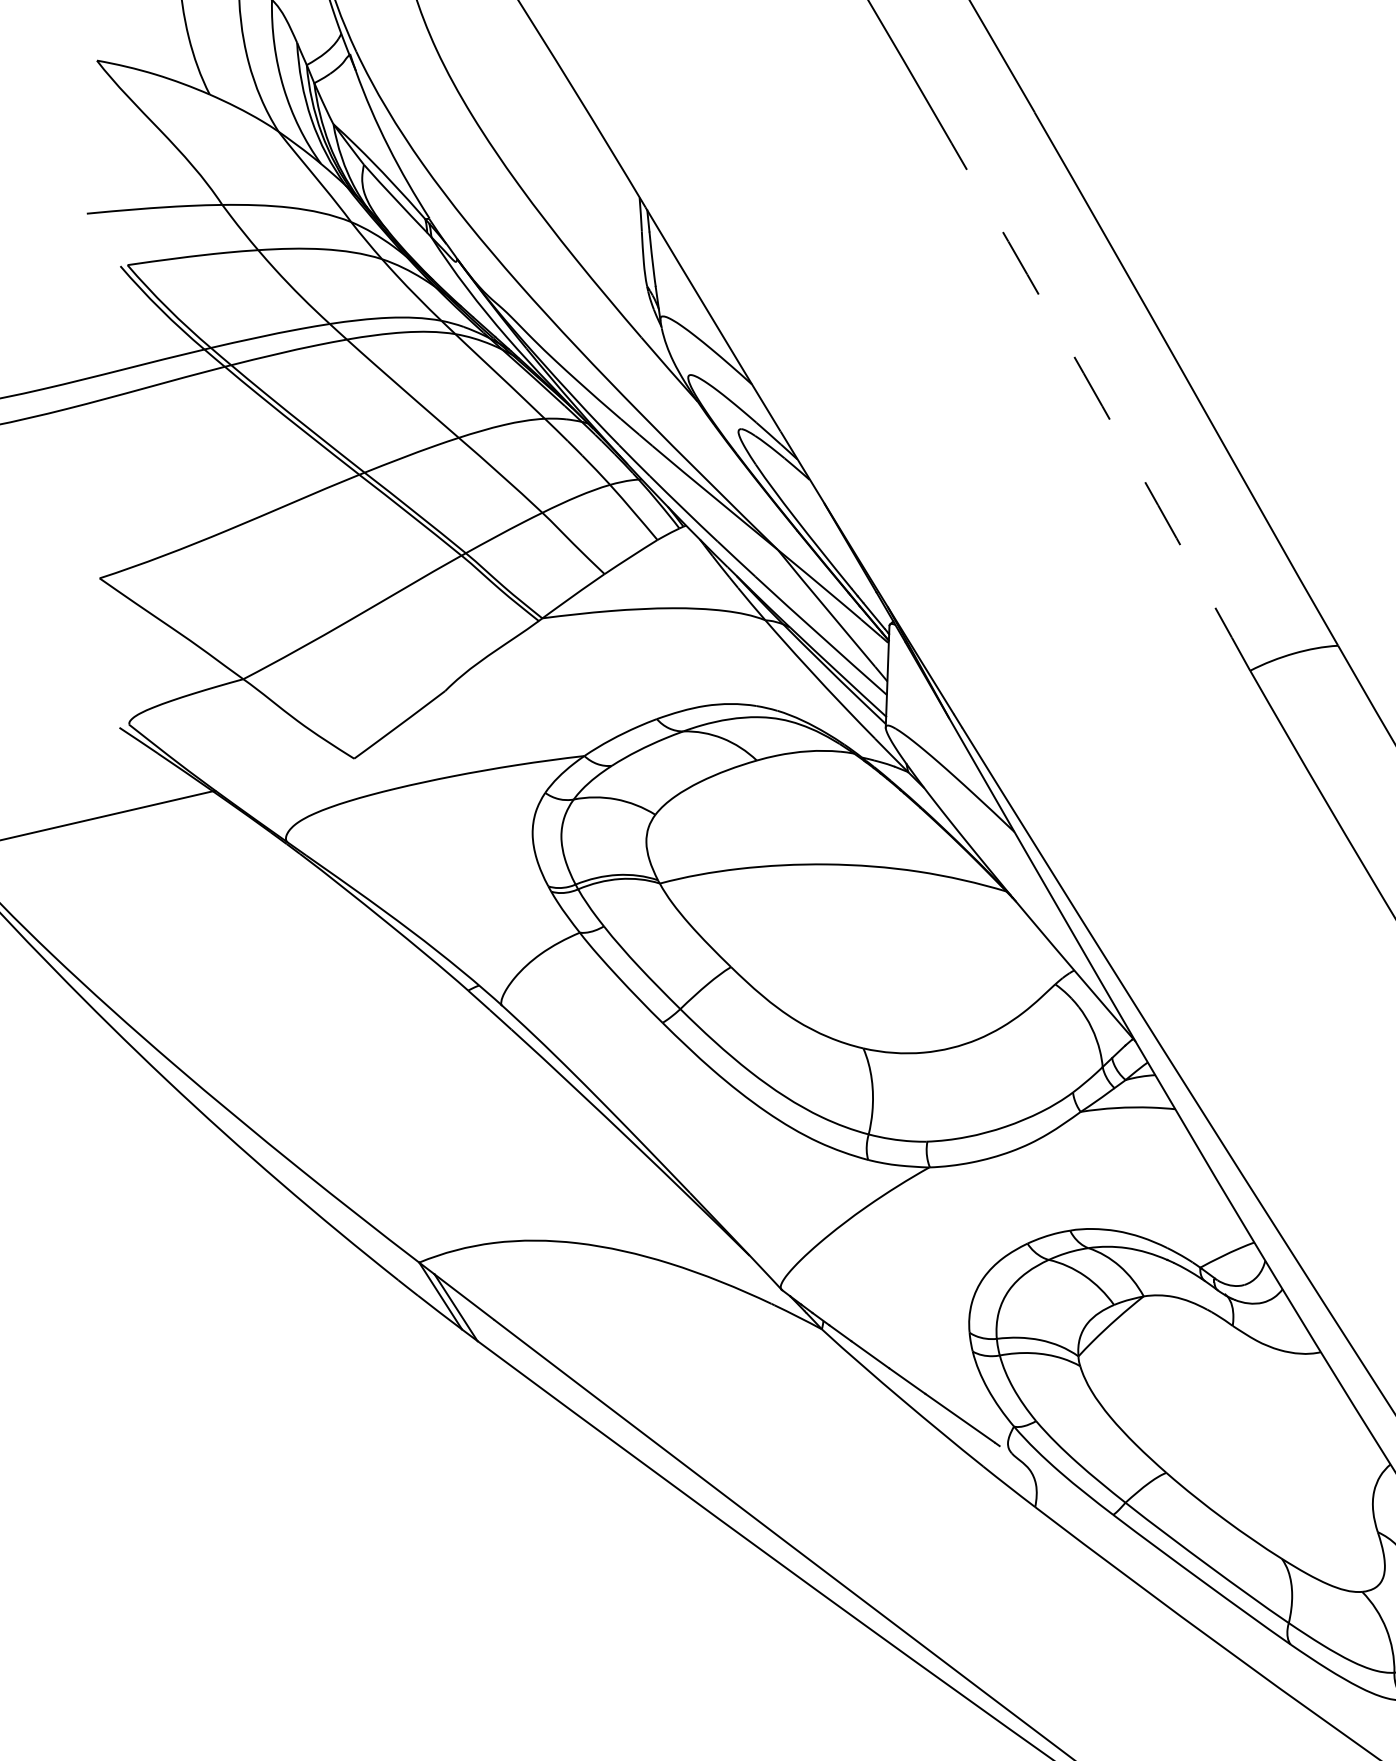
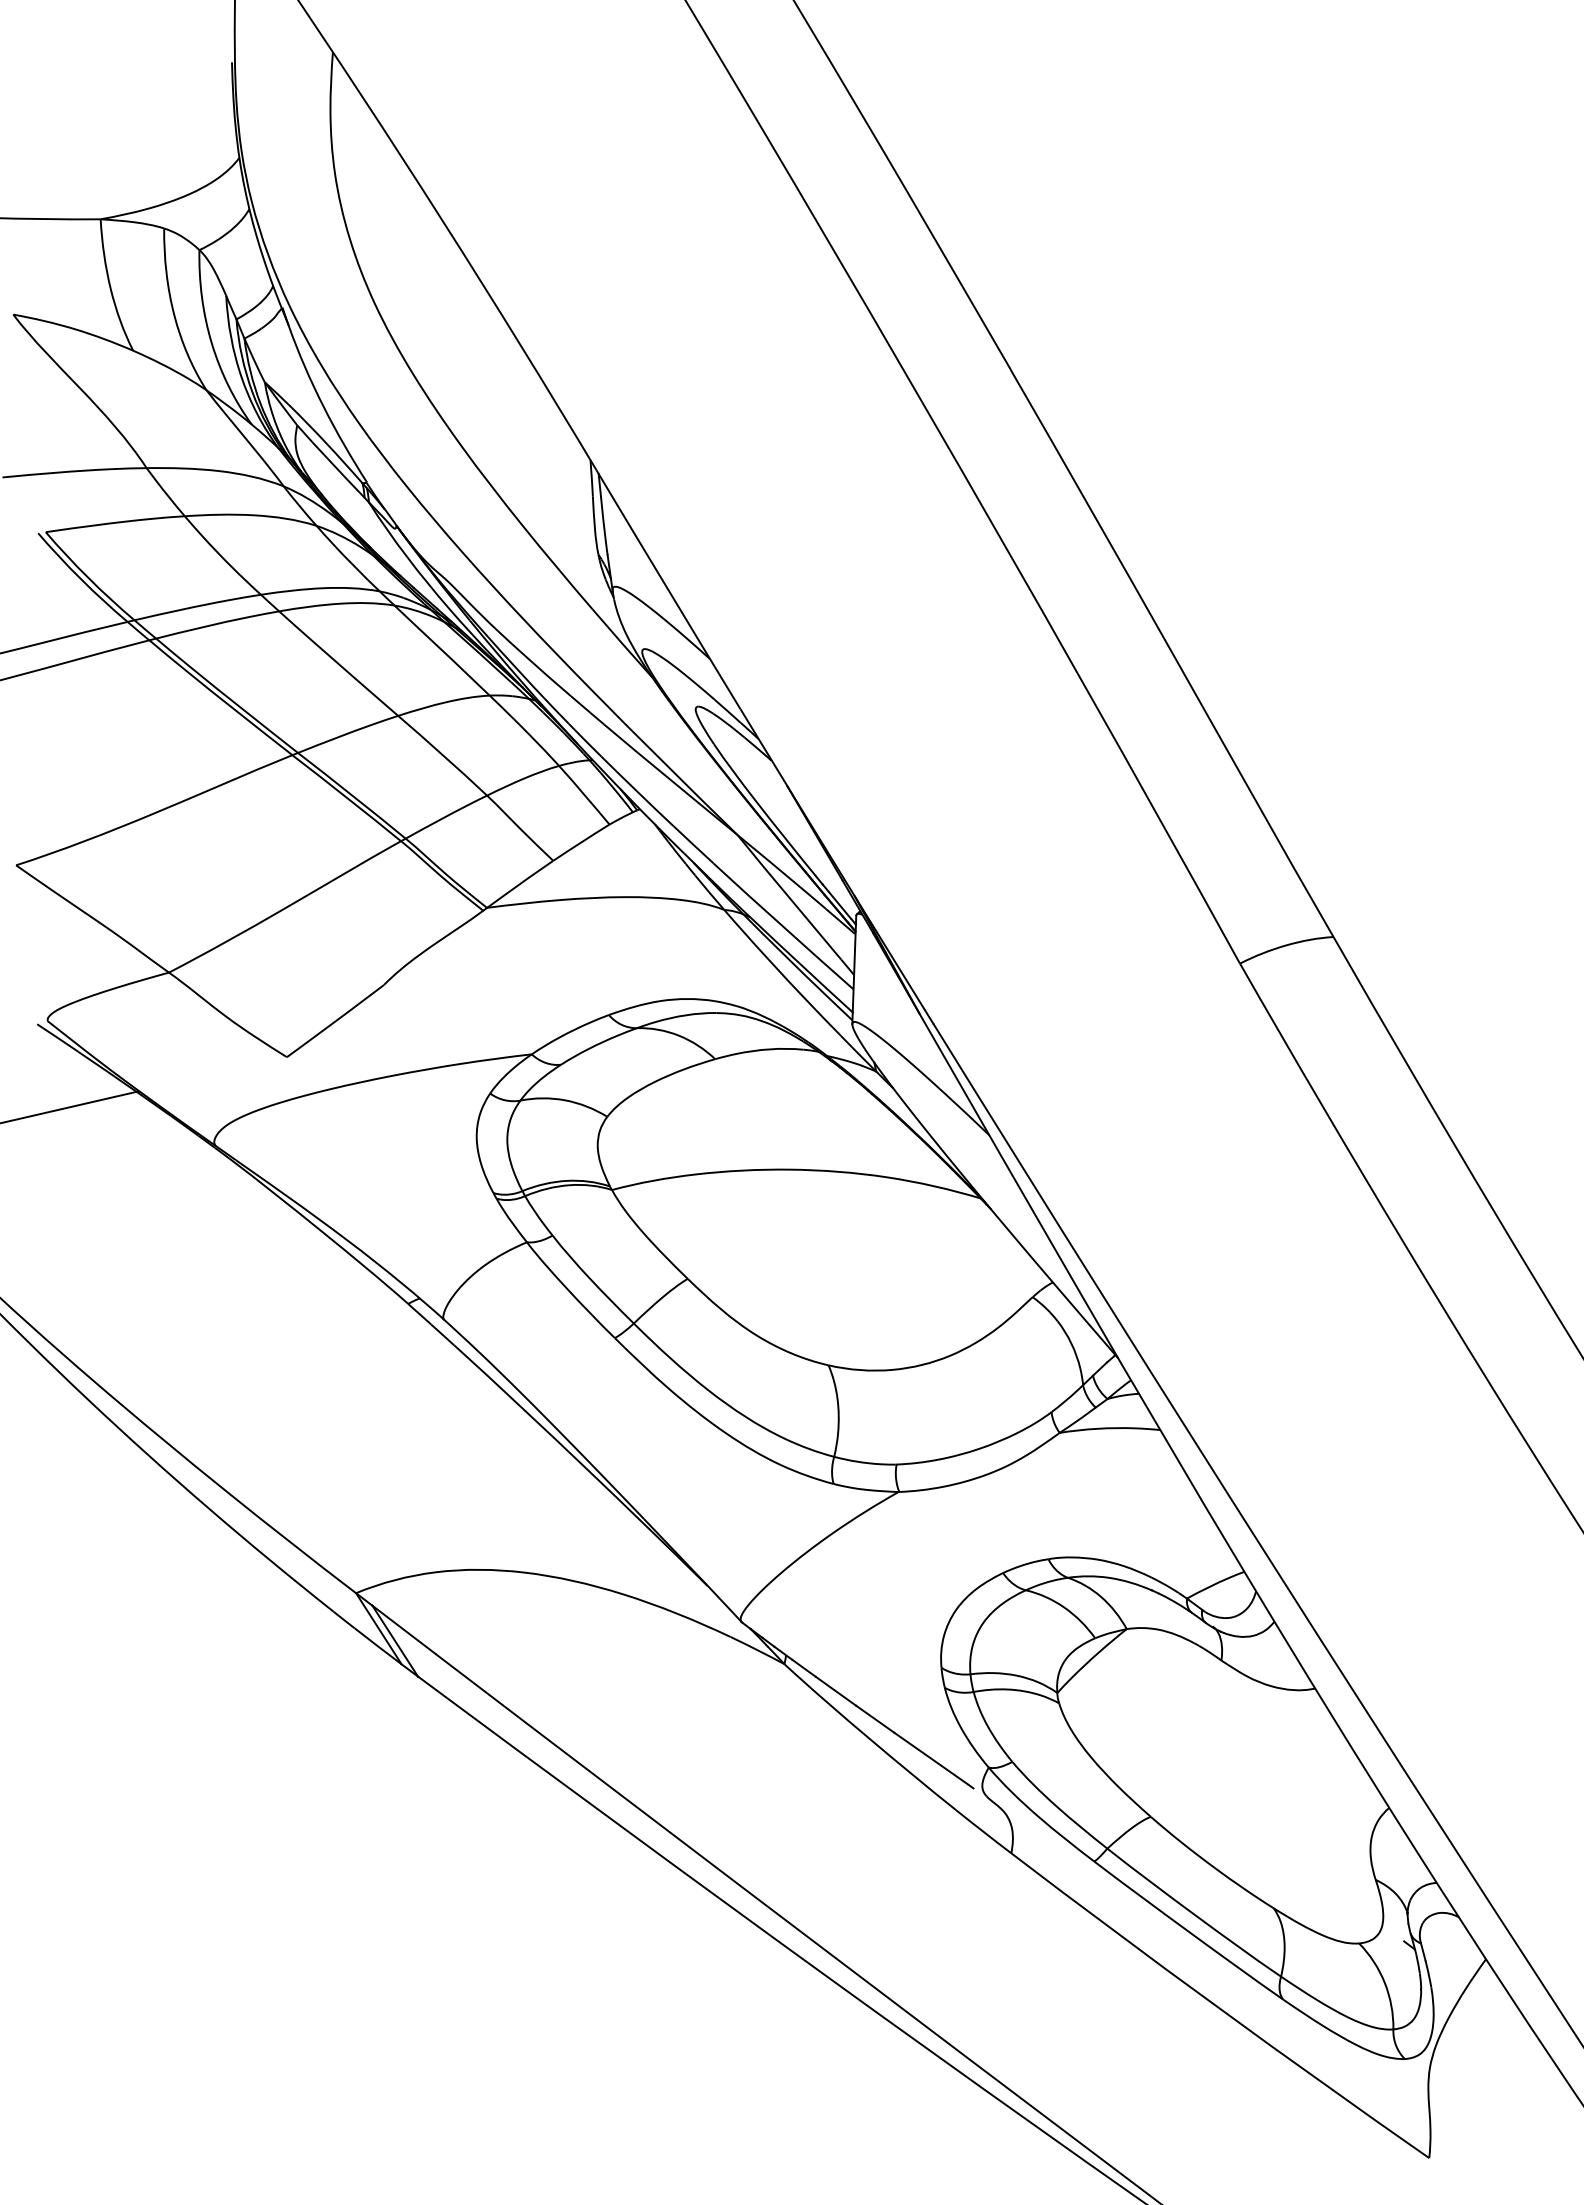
arc: (1102, 406) -> (1082, 682), dashed -> solid

